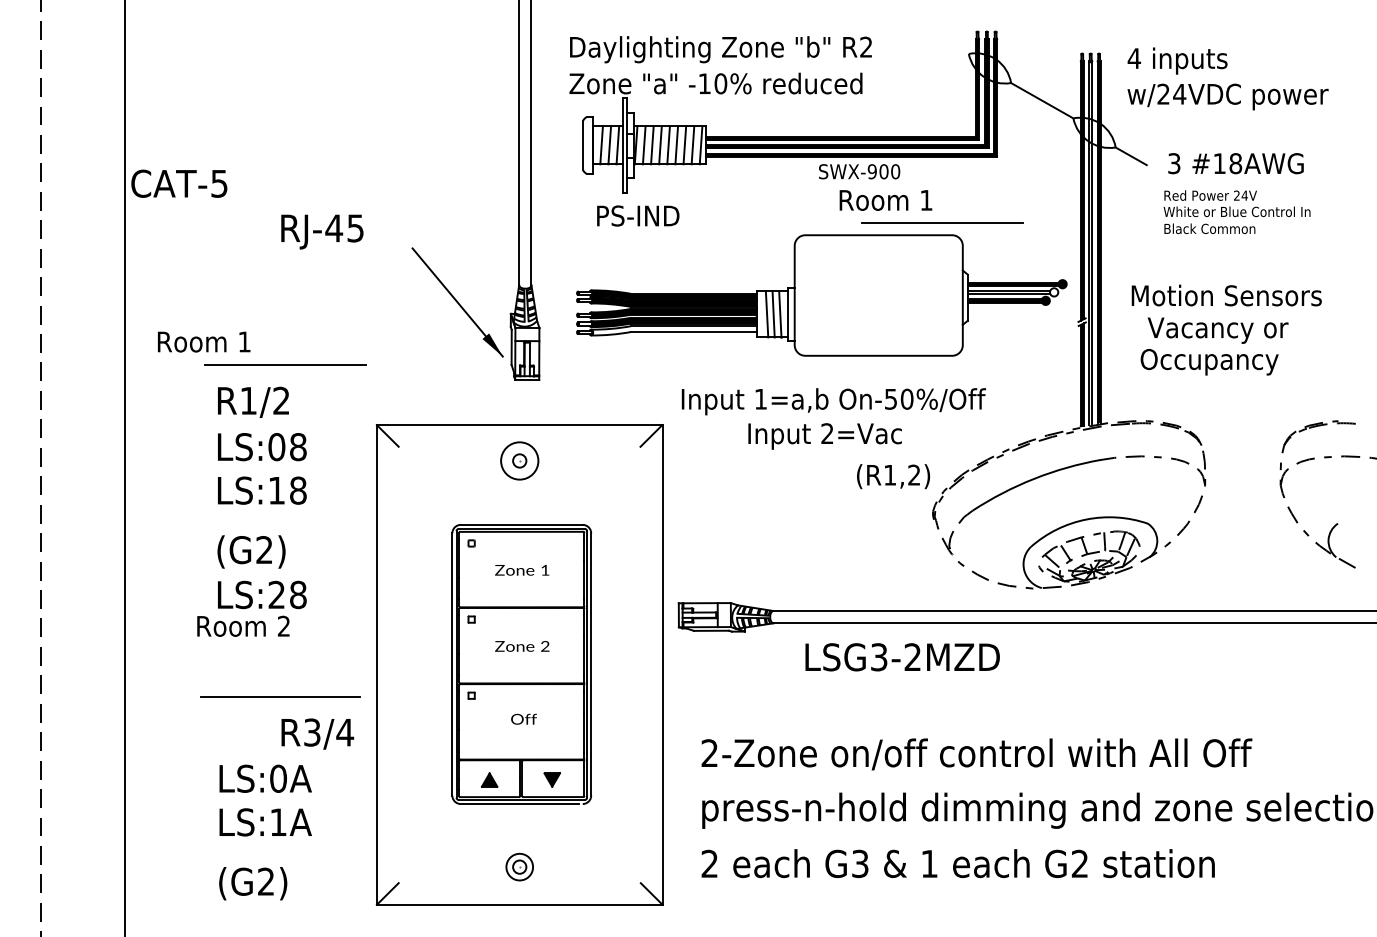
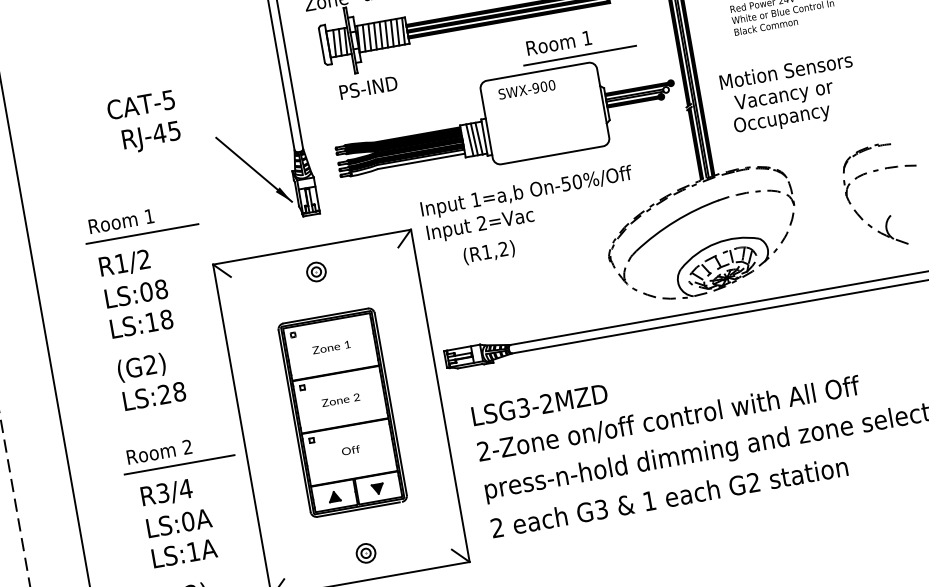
text: (859, 171) -> (526, 89), moved
text: (179, 183) -> (141, 104), moved
text: (885, 200) -> (558, 43), moved
text: (204, 341) -> (121, 221), moved
text: (824, 436) -> (480, 225), moved
circle: (519, 460) -> (316, 271), size x0.71
text: (893, 476) -> (489, 252), moved
text: (243, 625) -> (159, 451), moved
text: (902, 657) -> (539, 405), moved
text: (317, 733) -> (166, 493), moved

